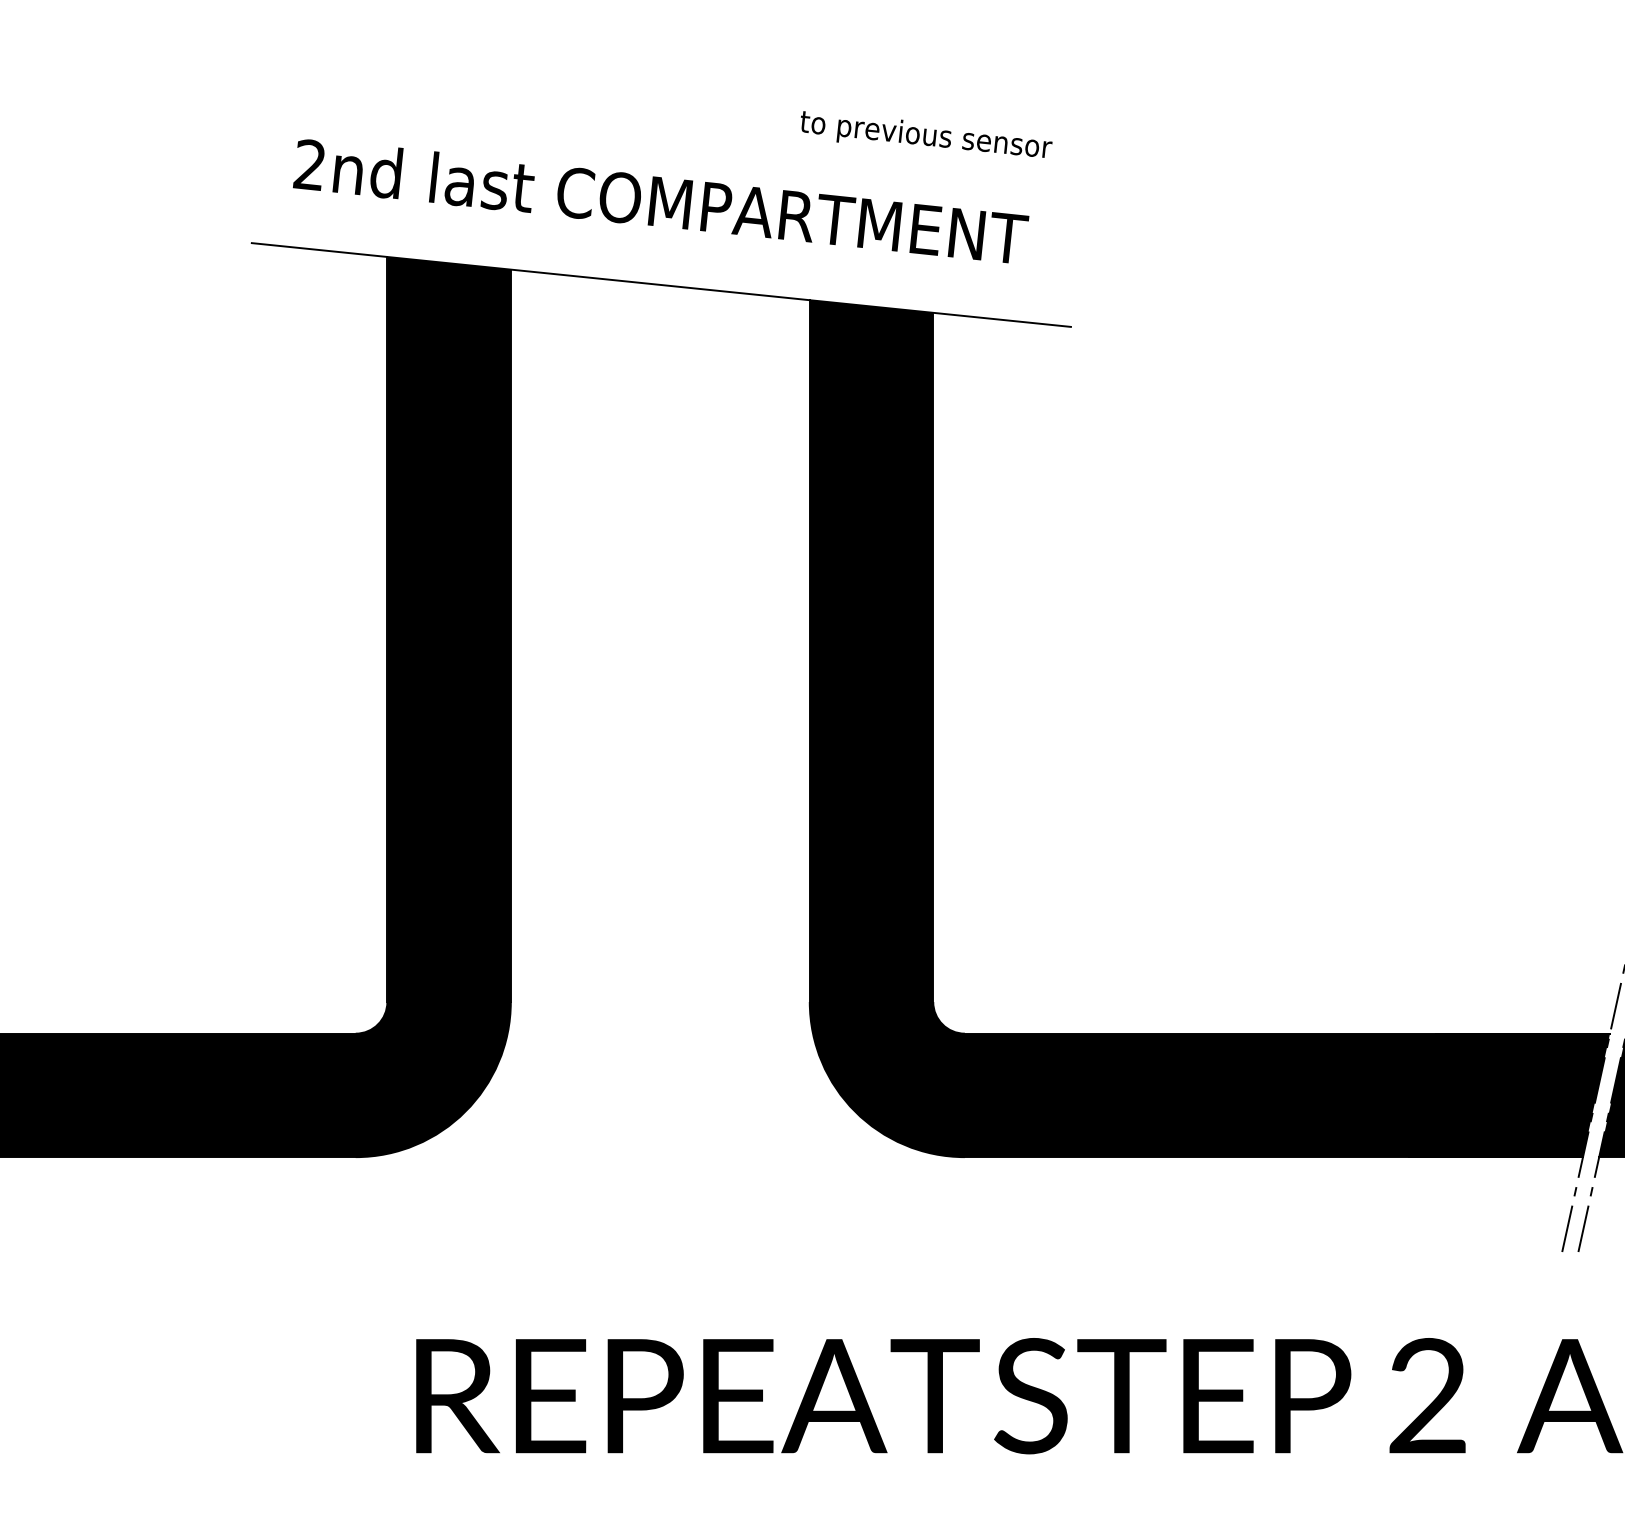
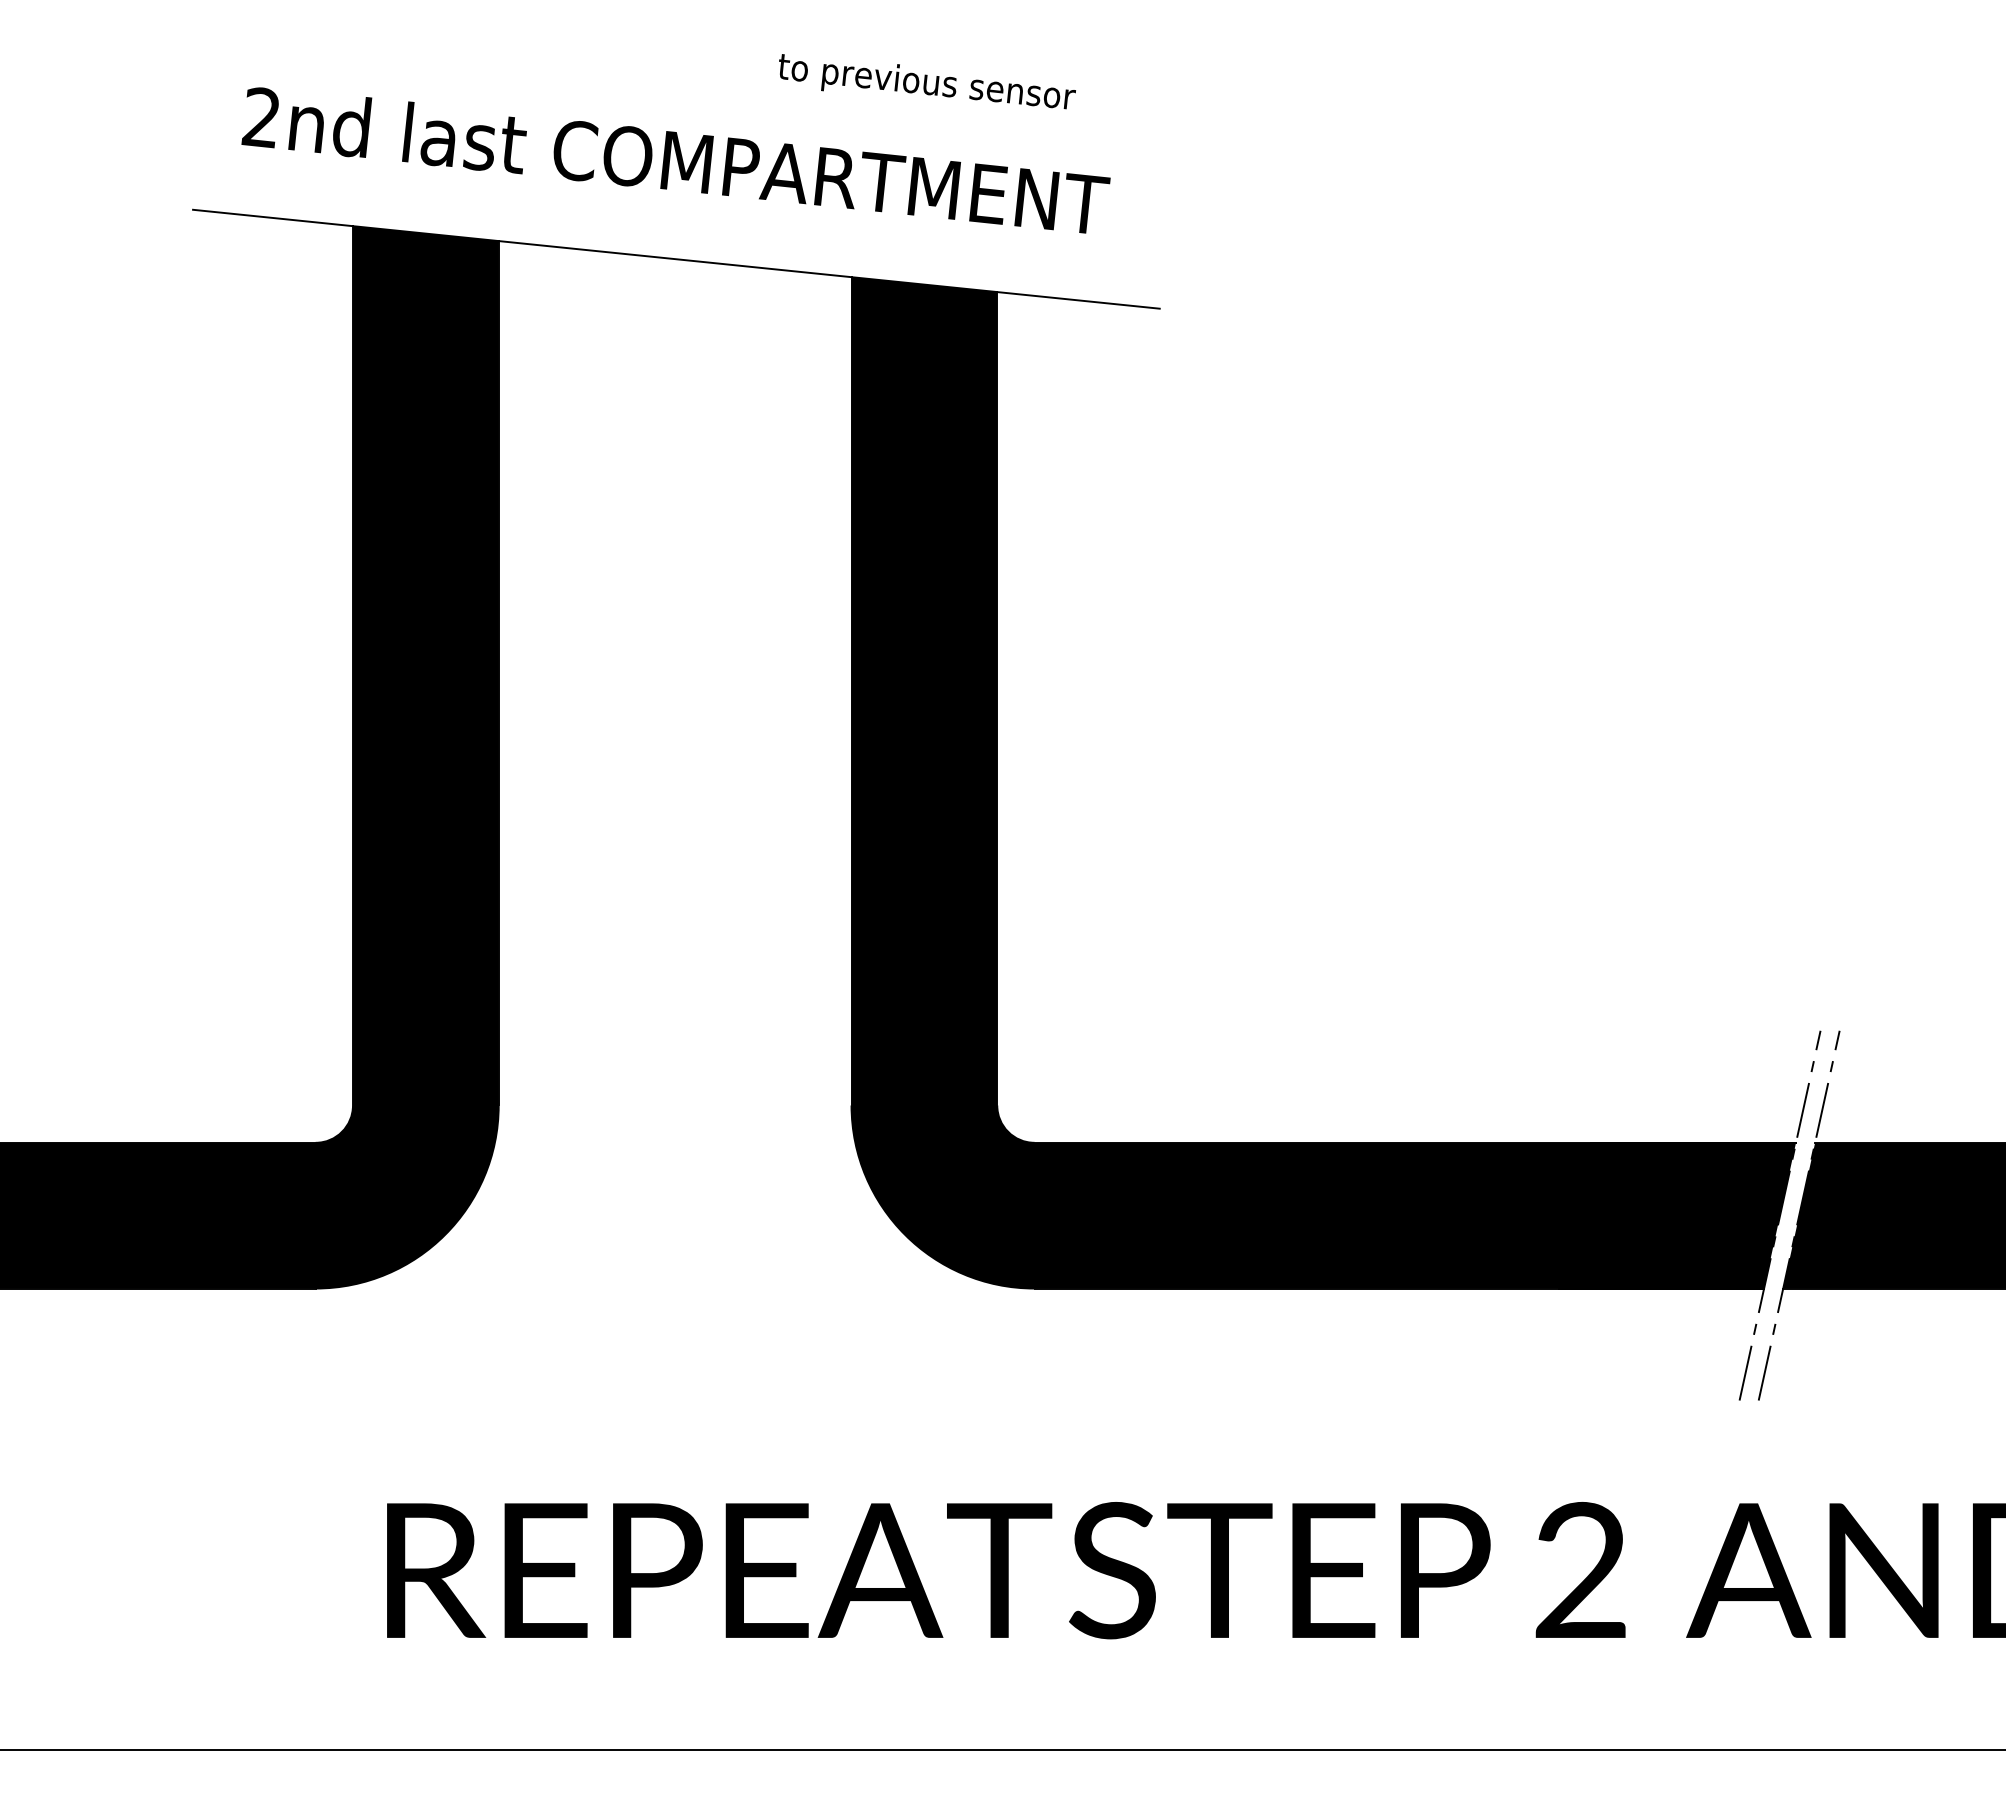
text: (926, 134) -> (927, 81), moved

